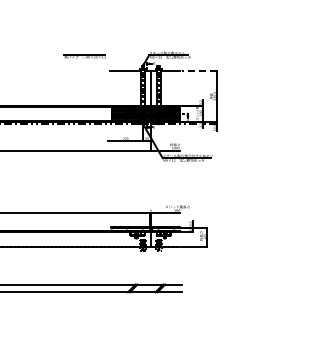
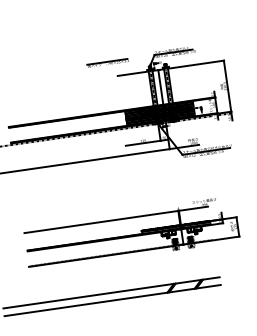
line: (84, 55) -> (107, 62), moved
line: (199, 70) -> (206, 62), dashed -> solid

